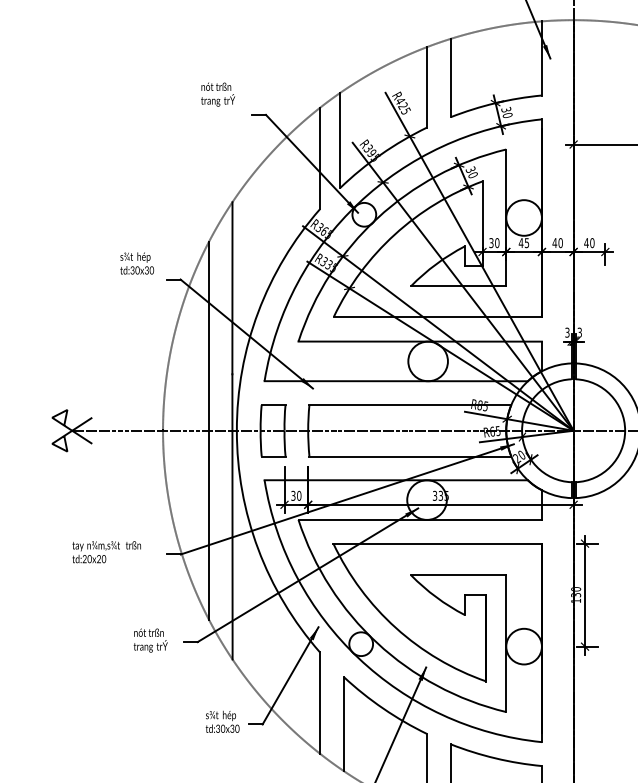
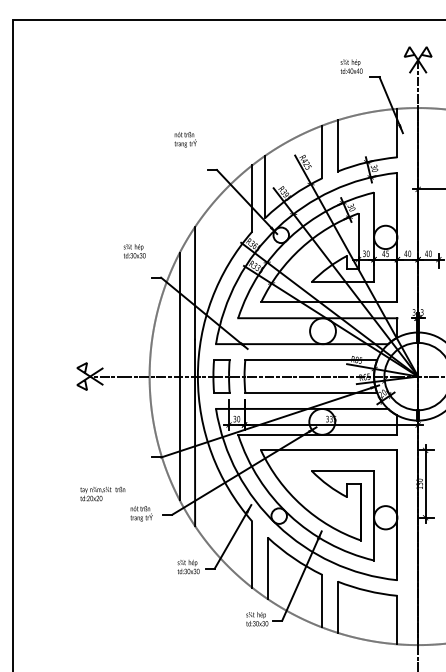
text: (217, 94) -> (185, 139), moved
text: (136, 263) -> (134, 251), moved
text: (106, 551) -> (102, 493), moved

